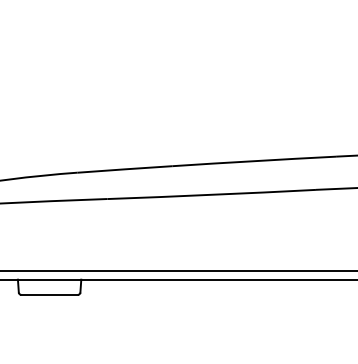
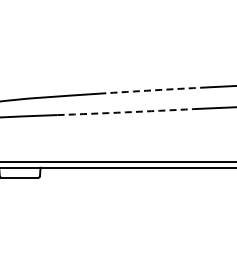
arc: (254, 161) -> (153, 90), solid -> dashed
arc: (211, 195) -> (125, 112), solid -> dashed

